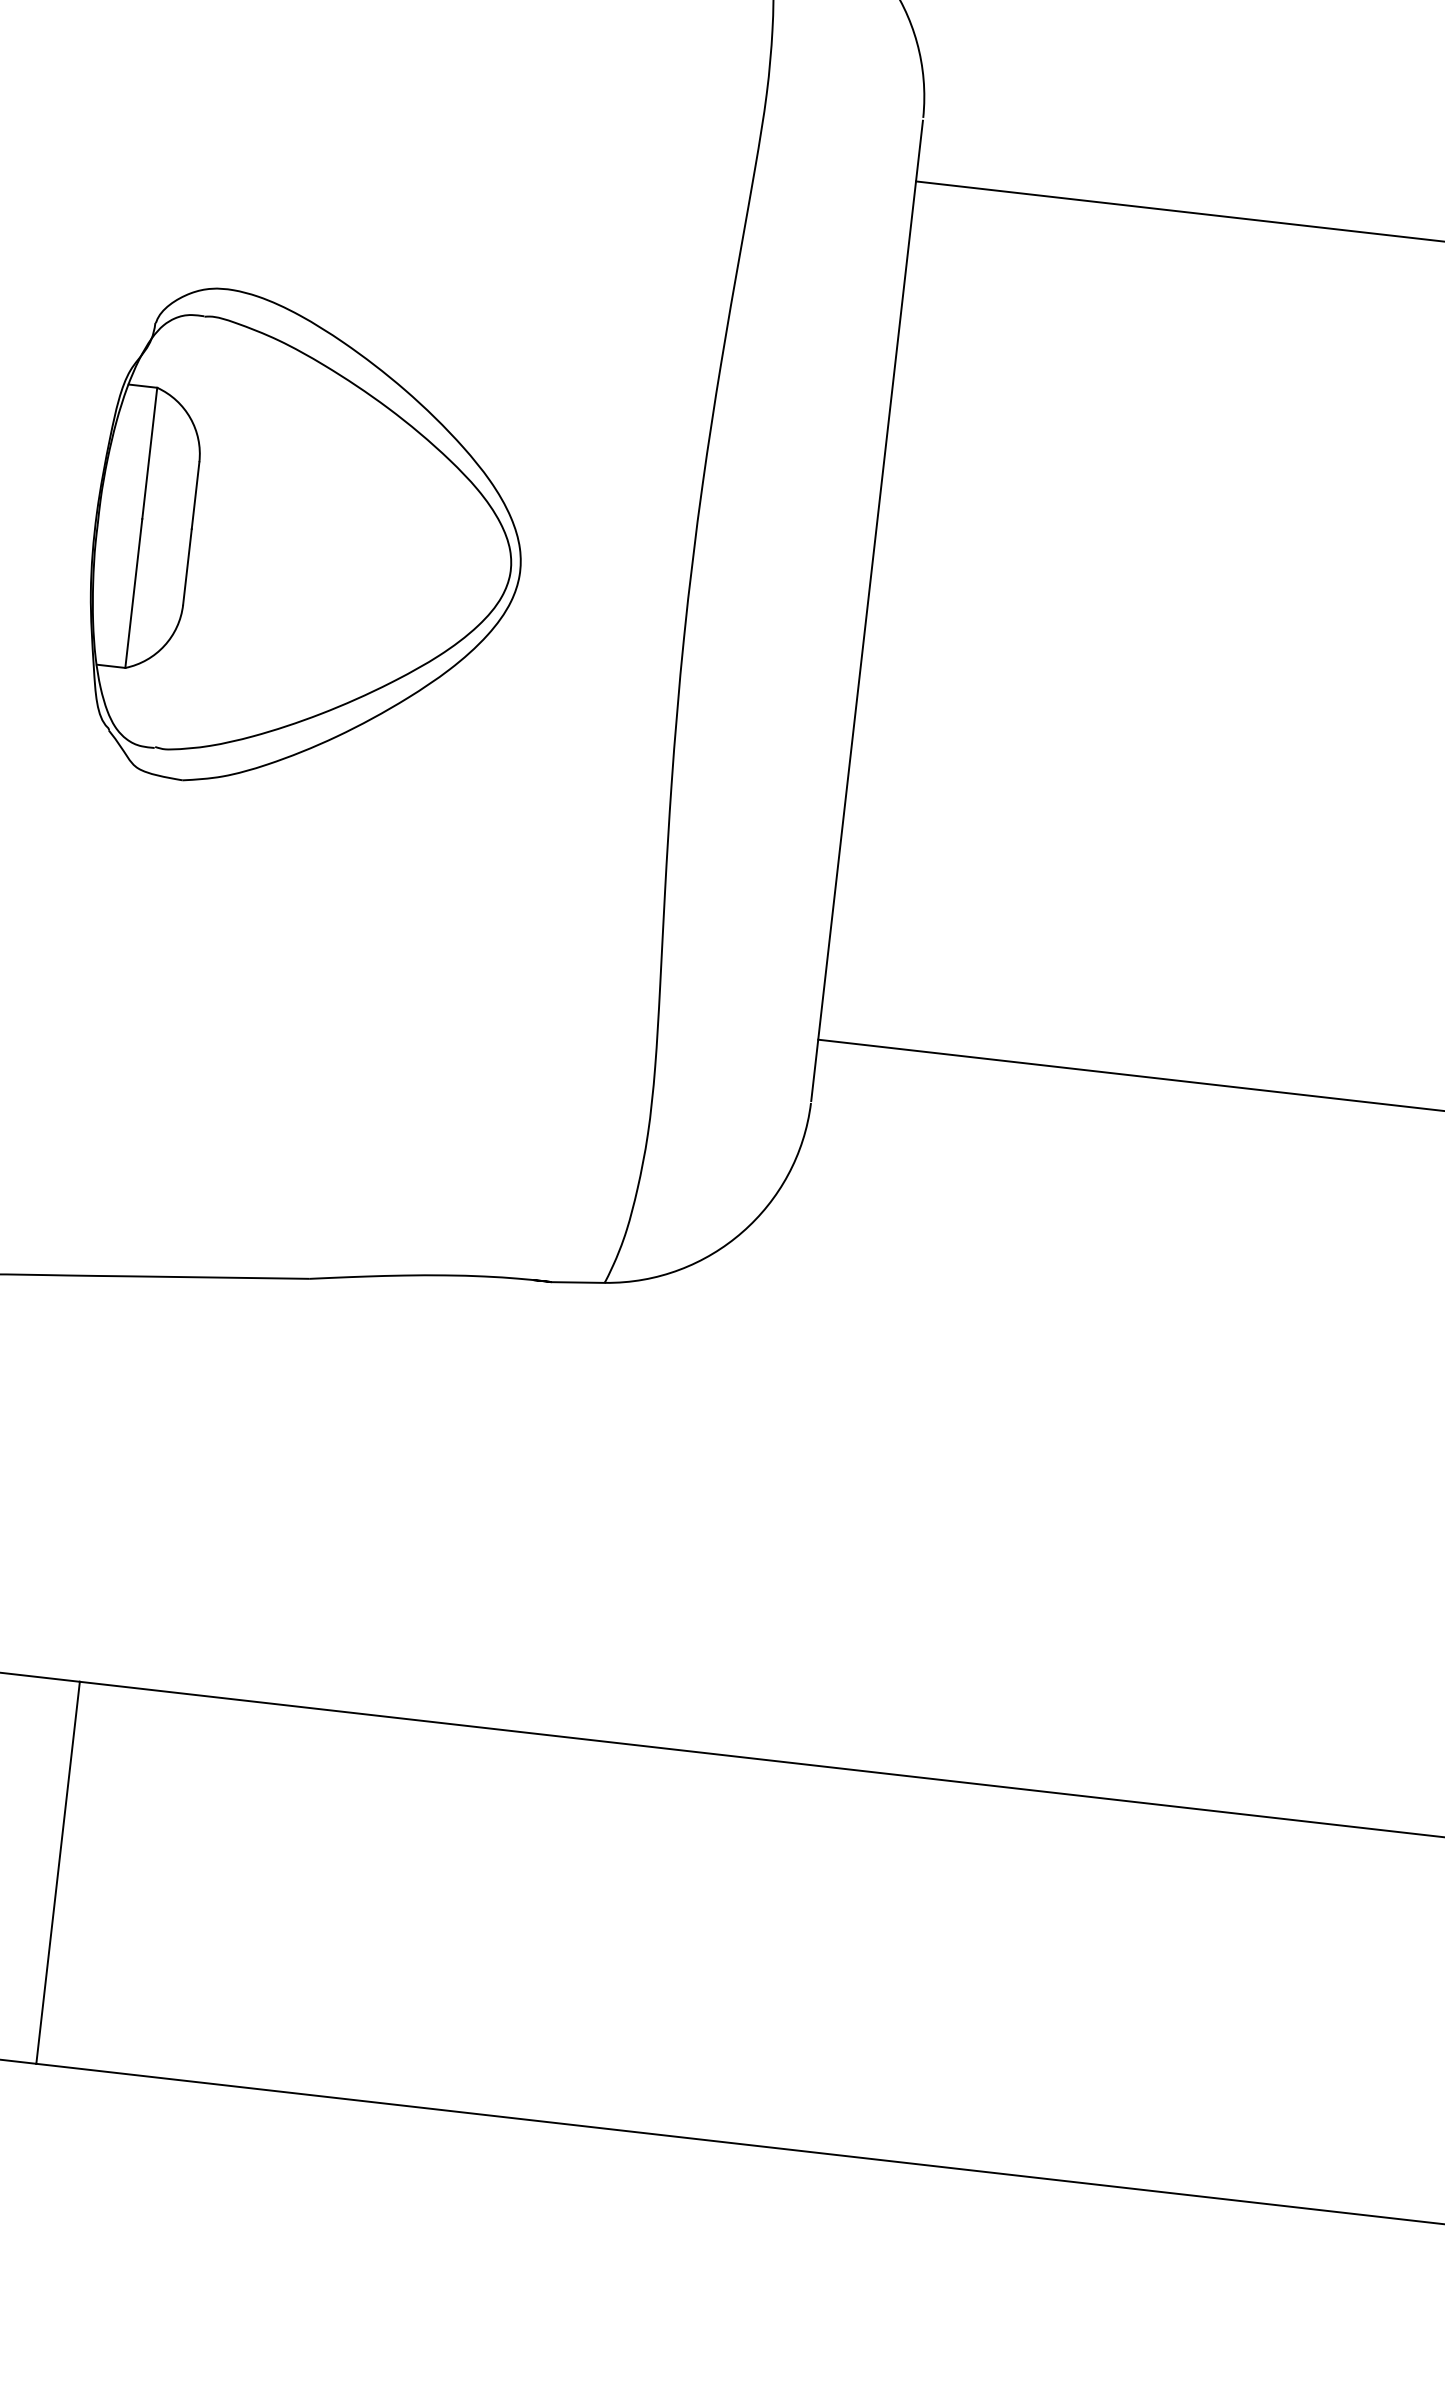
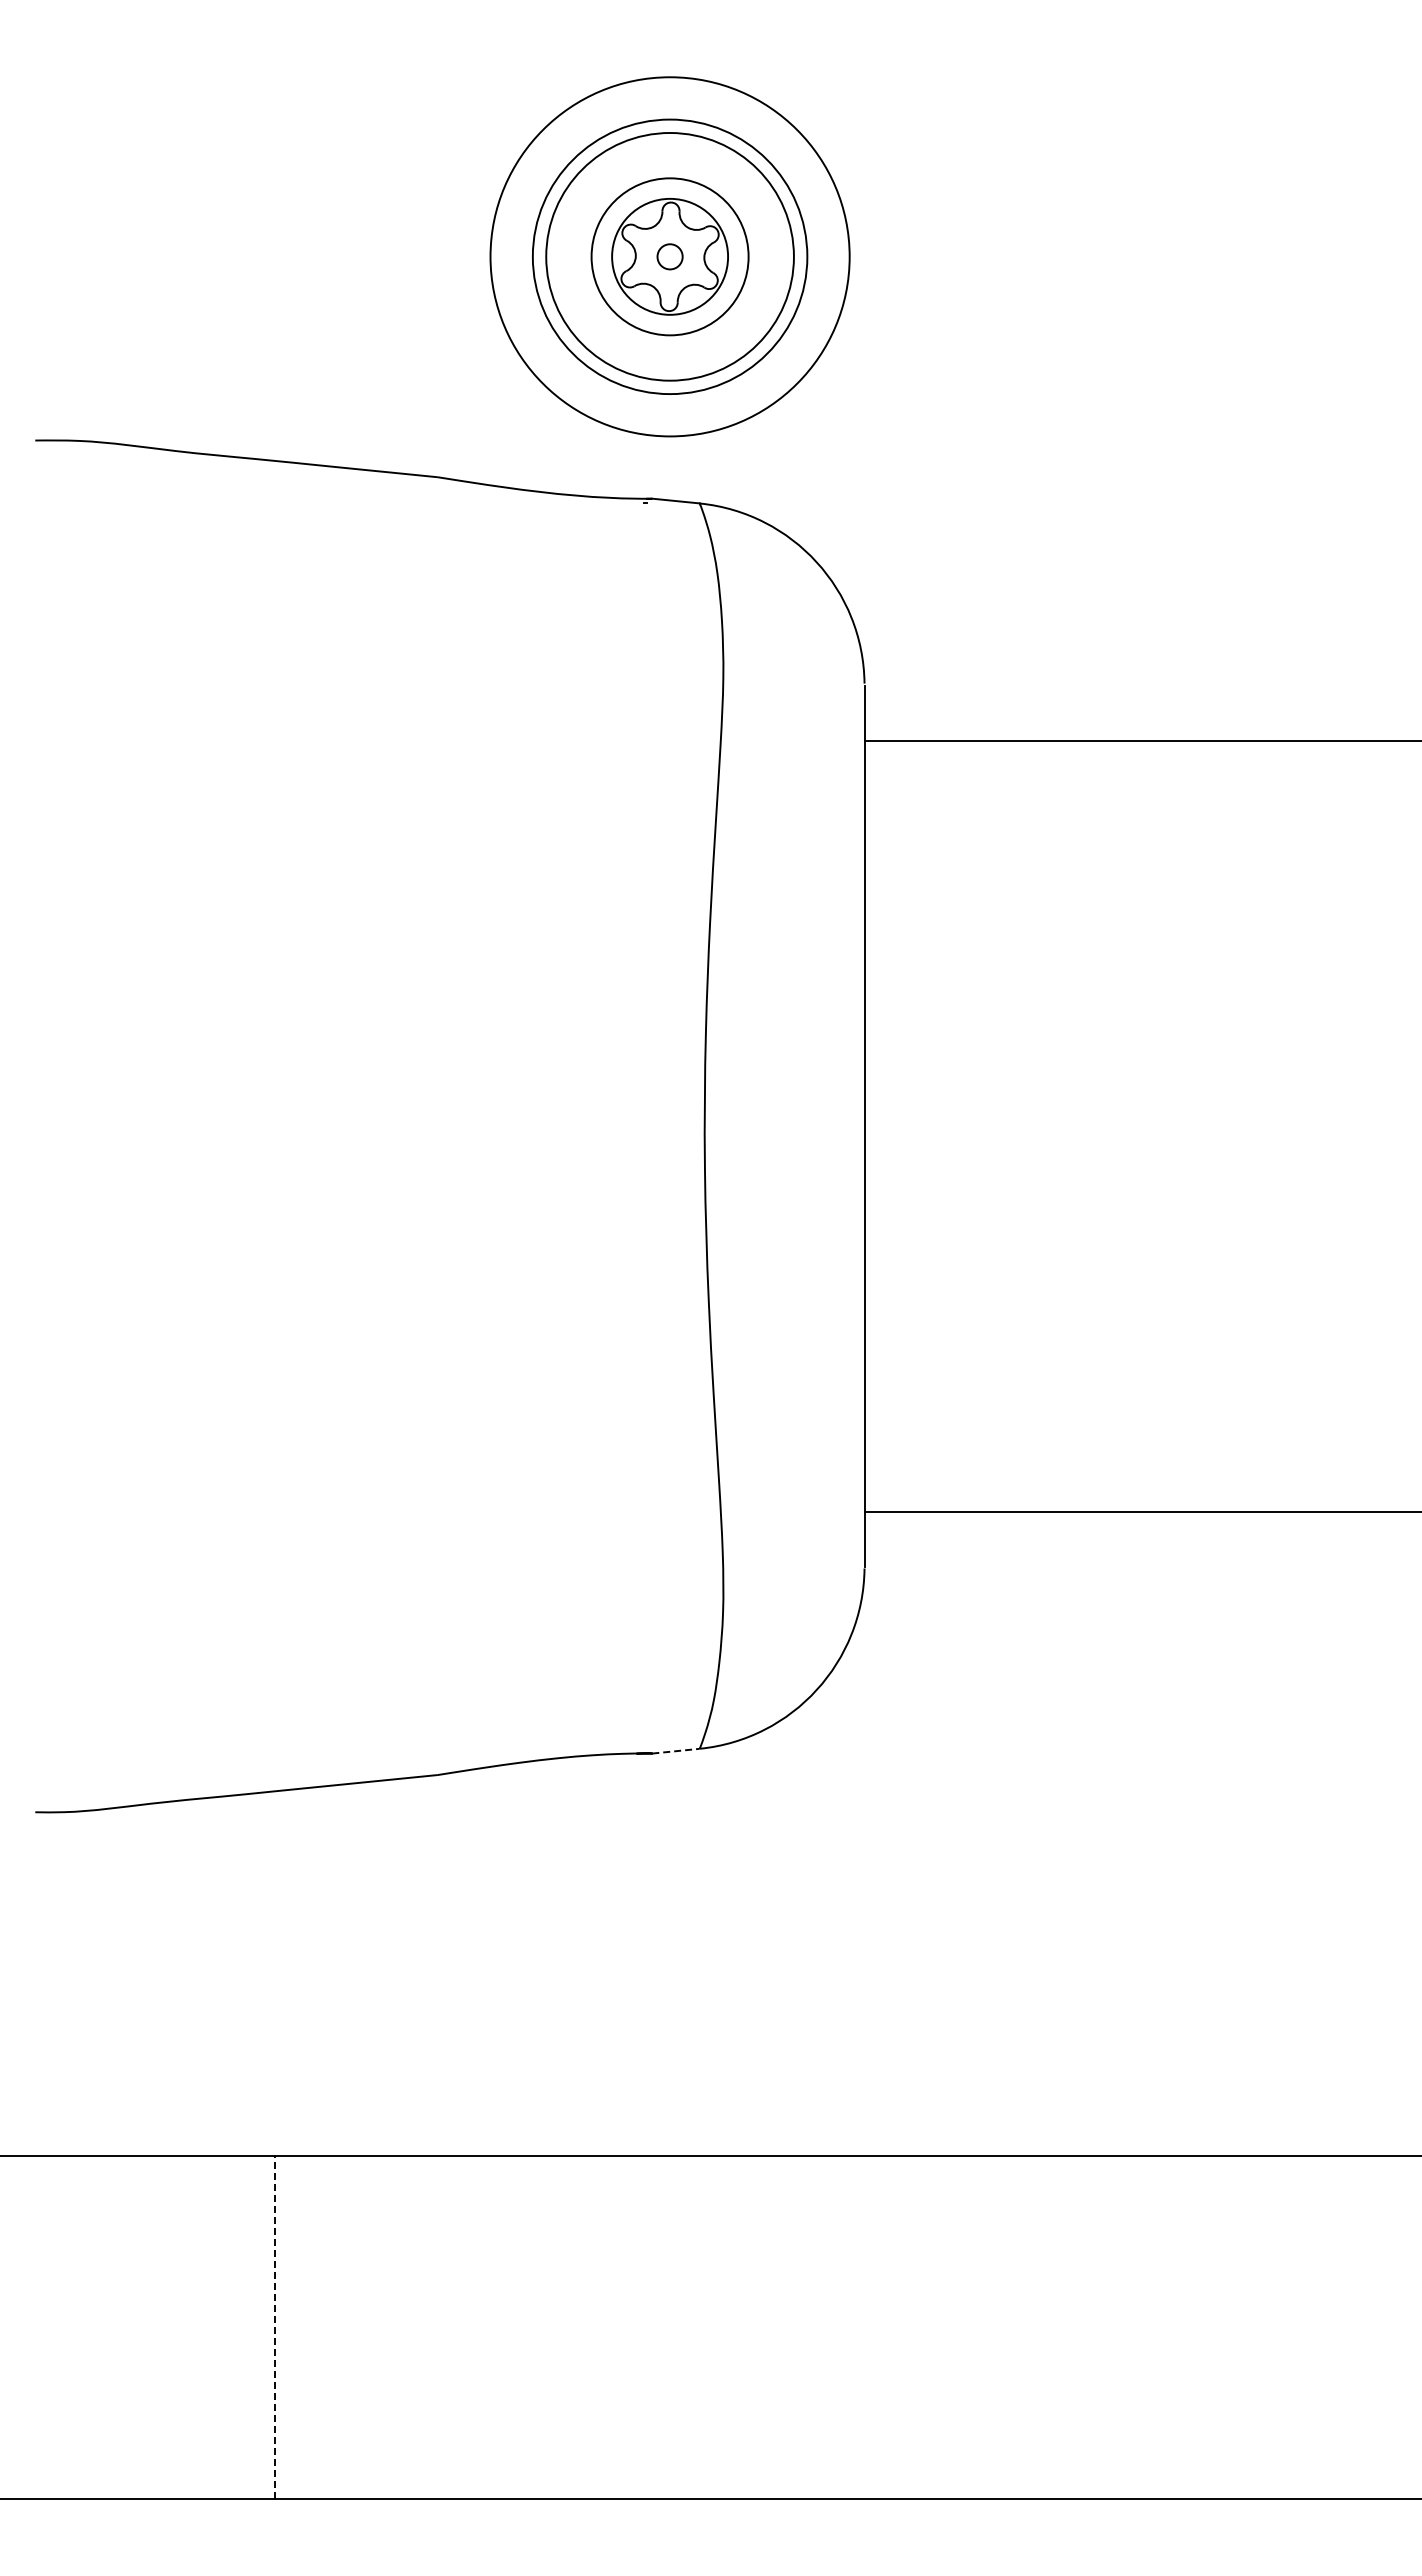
part: (307, 546) -> (361, 1125), removed
line: (578, 1282) -> (676, 1751), solid -> dashed
line: (57, 1873) -> (274, 2327), solid -> dashed

